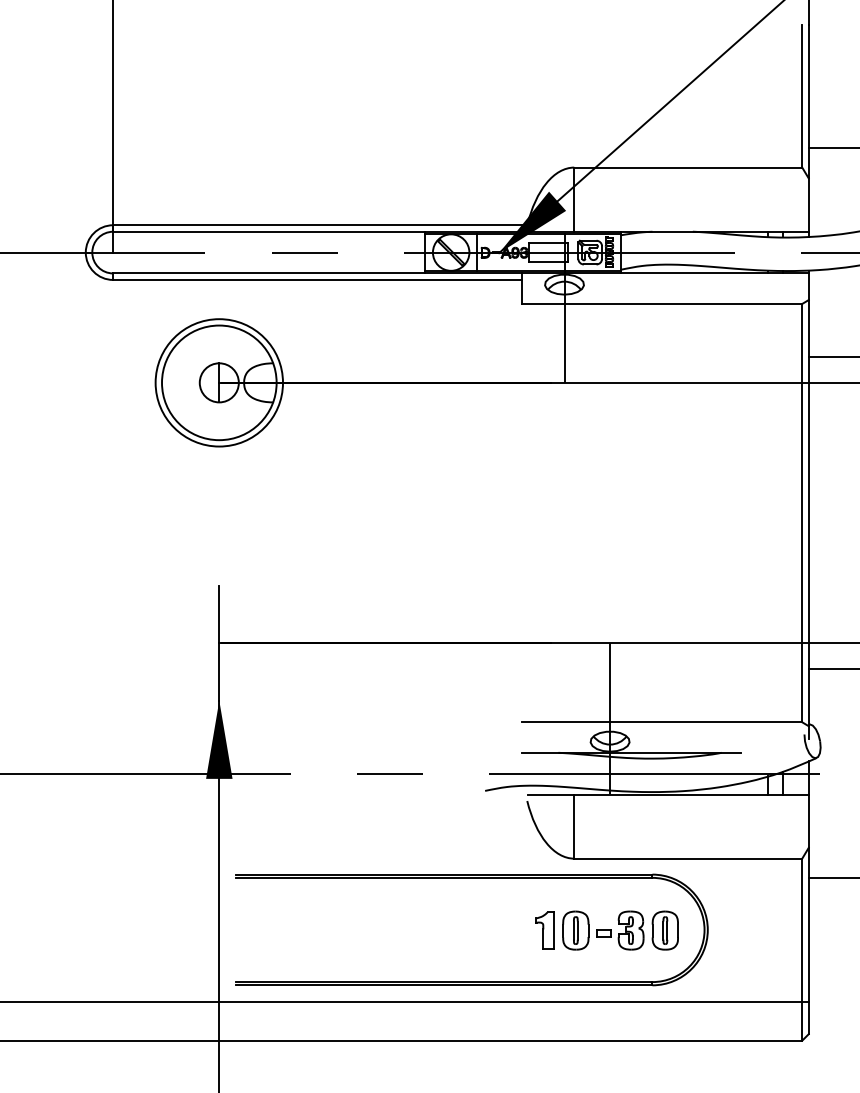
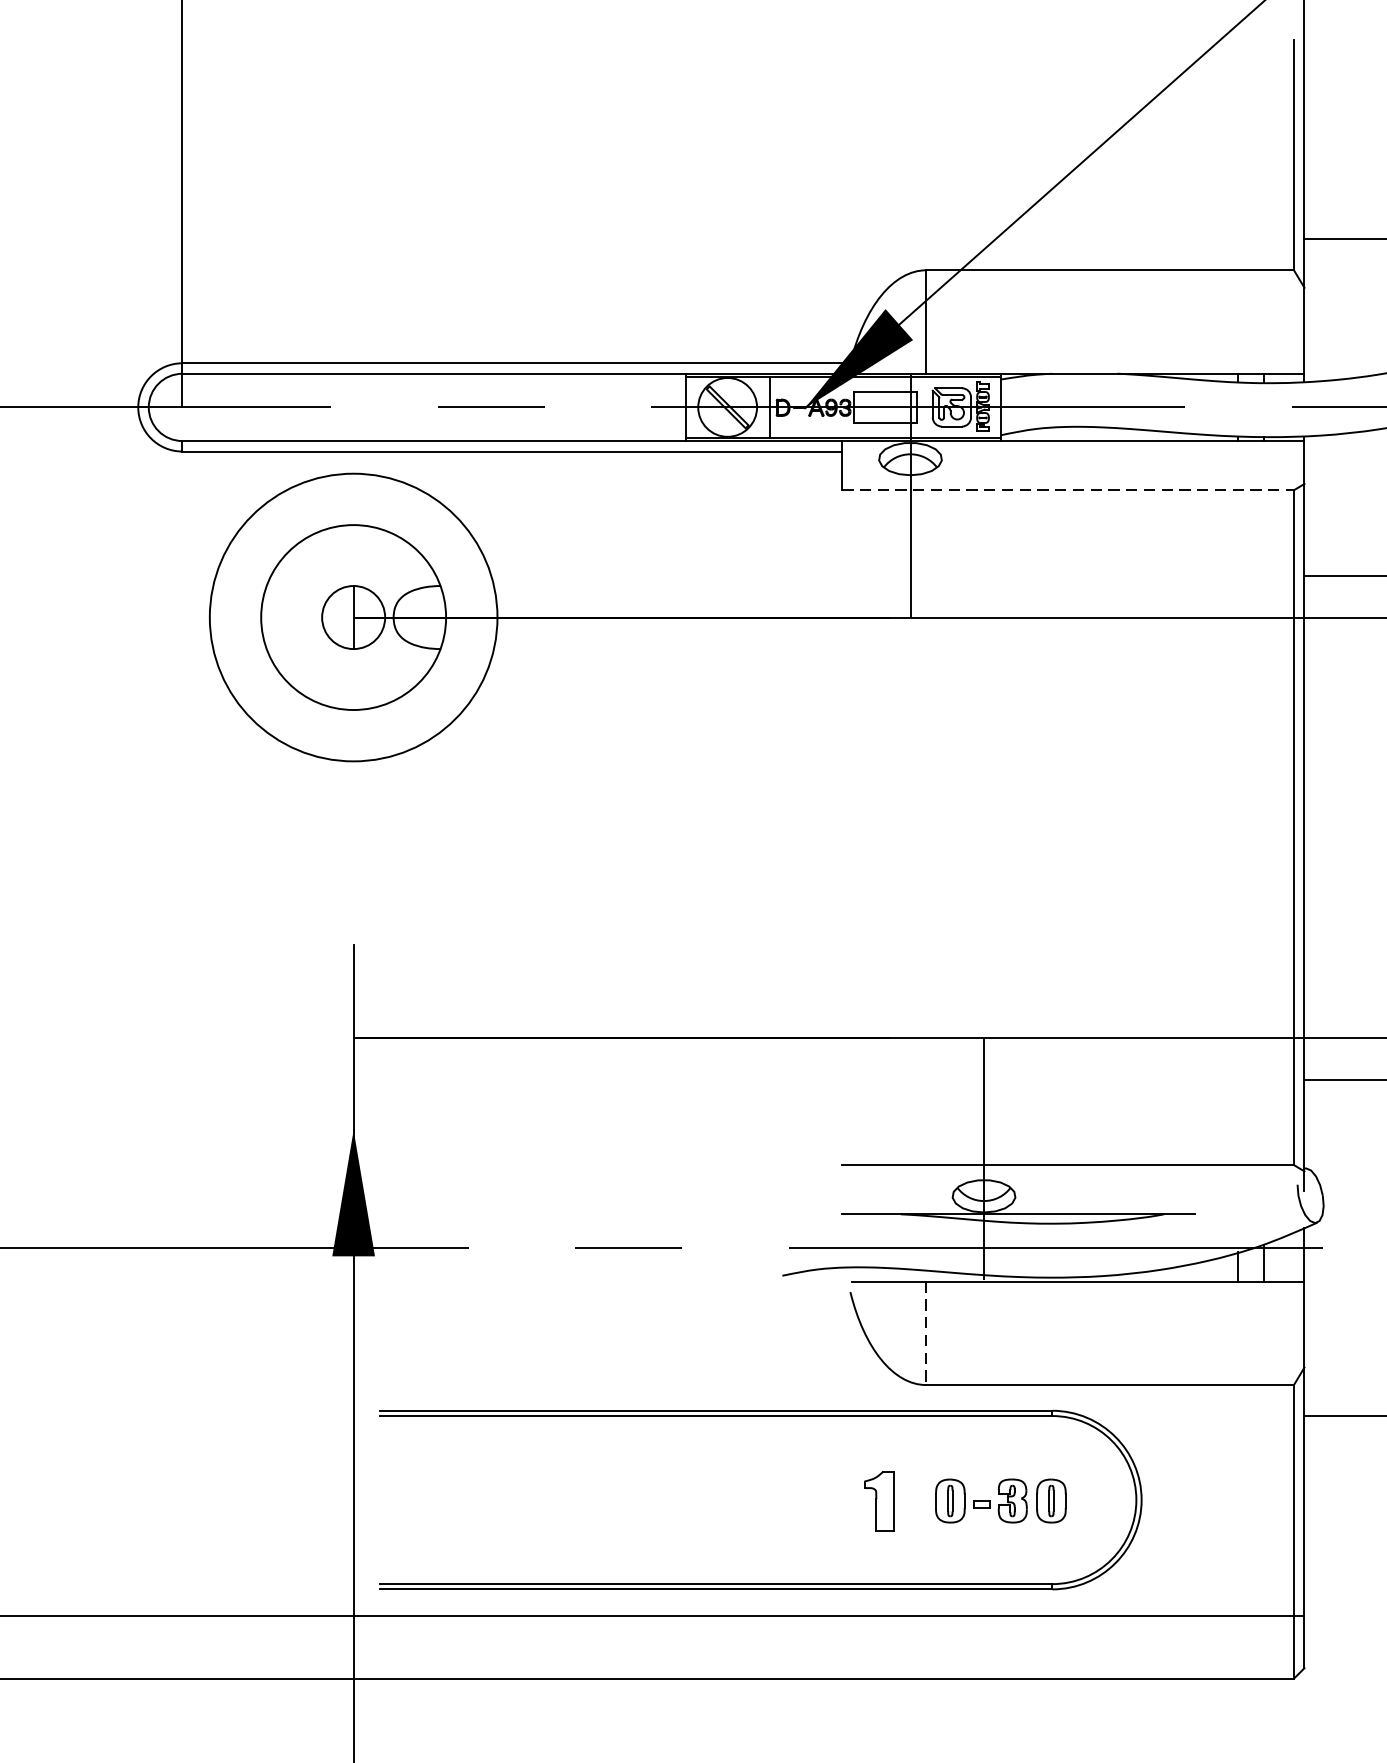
line: (662, 303) -> (1068, 489), solid -> dashed
circle: (219, 382) -> (353, 616), size x1.4
line: (574, 827) -> (926, 1334), solid -> dashed
part: (620, 930) -> (1000, 1500), size x0.7

